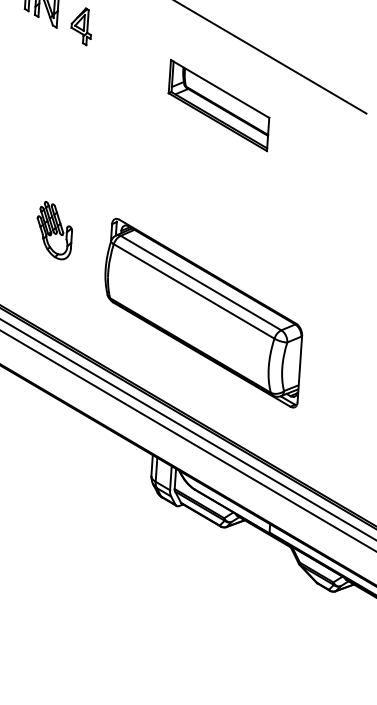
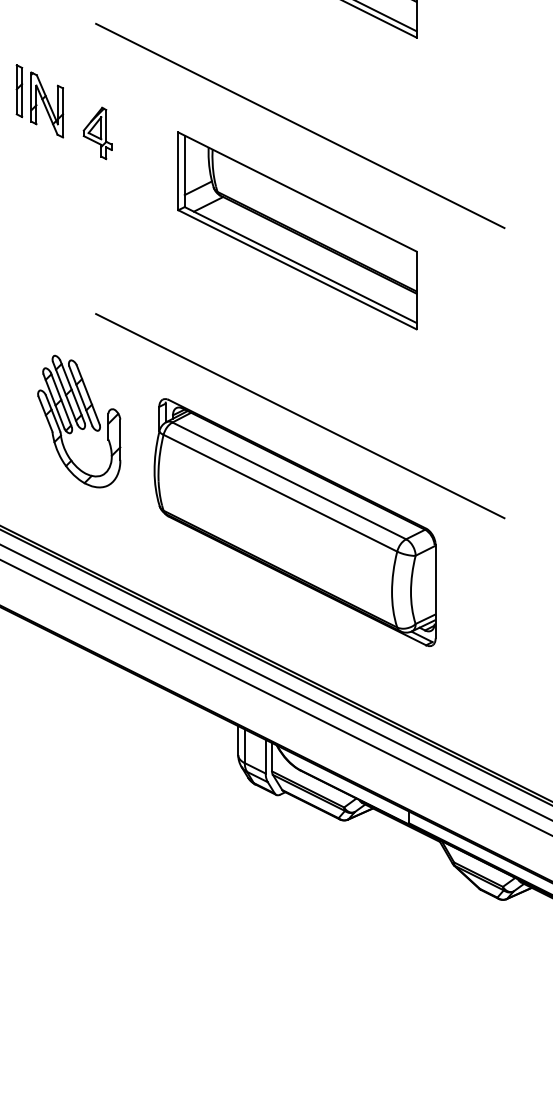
part: (219, 105) -> (297, 230), size x1.67
part: (54, 230) -> (79, 421), size x1.67
line: (212, 237) -> (300, 416), added

